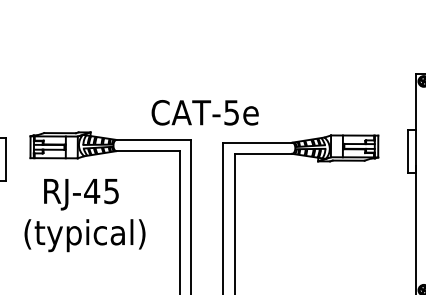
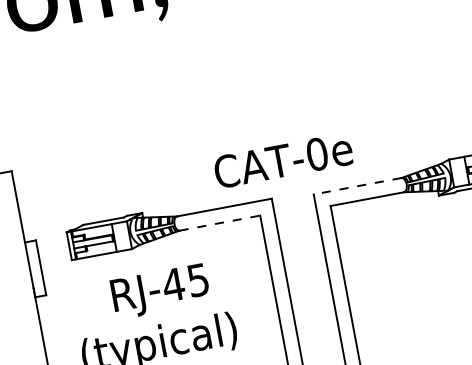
text: (231, 112) -> (316, 154), CAT-5e -> CAT-0e
line: (257, 142) -> (357, 186), solid -> dashed
line: (148, 151) -> (220, 223), solid -> dashed
text: (81, 194) -> (160, 291), moved

